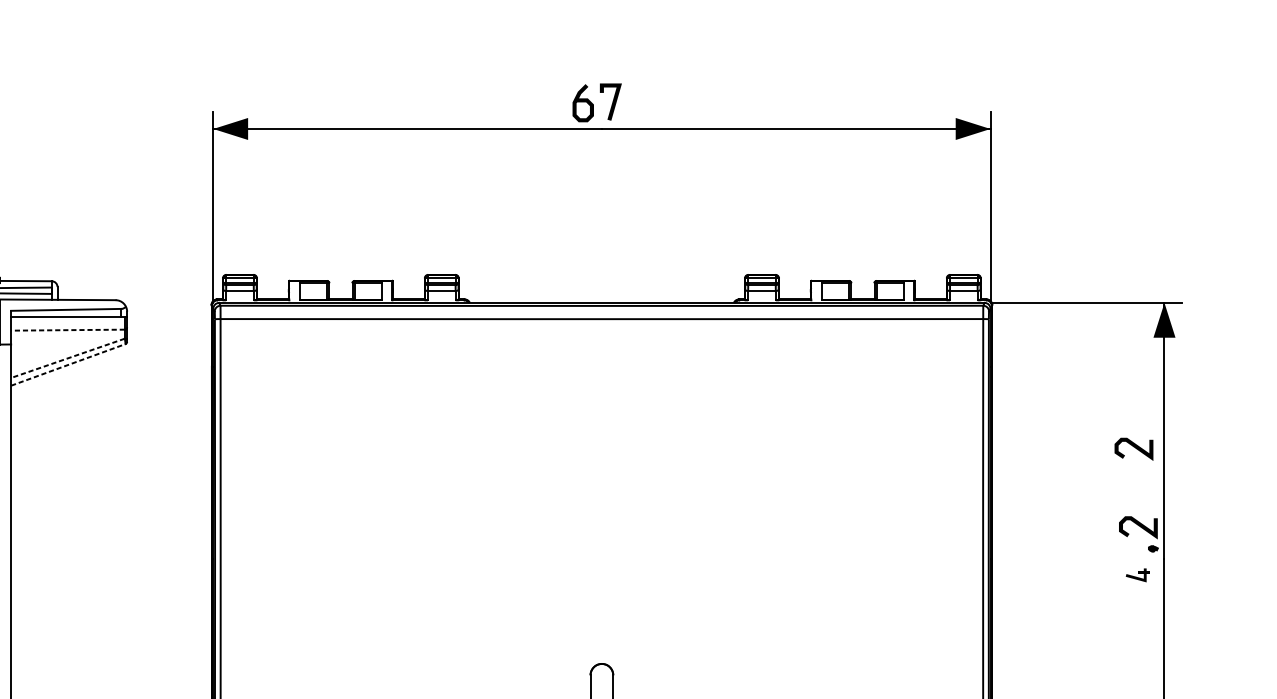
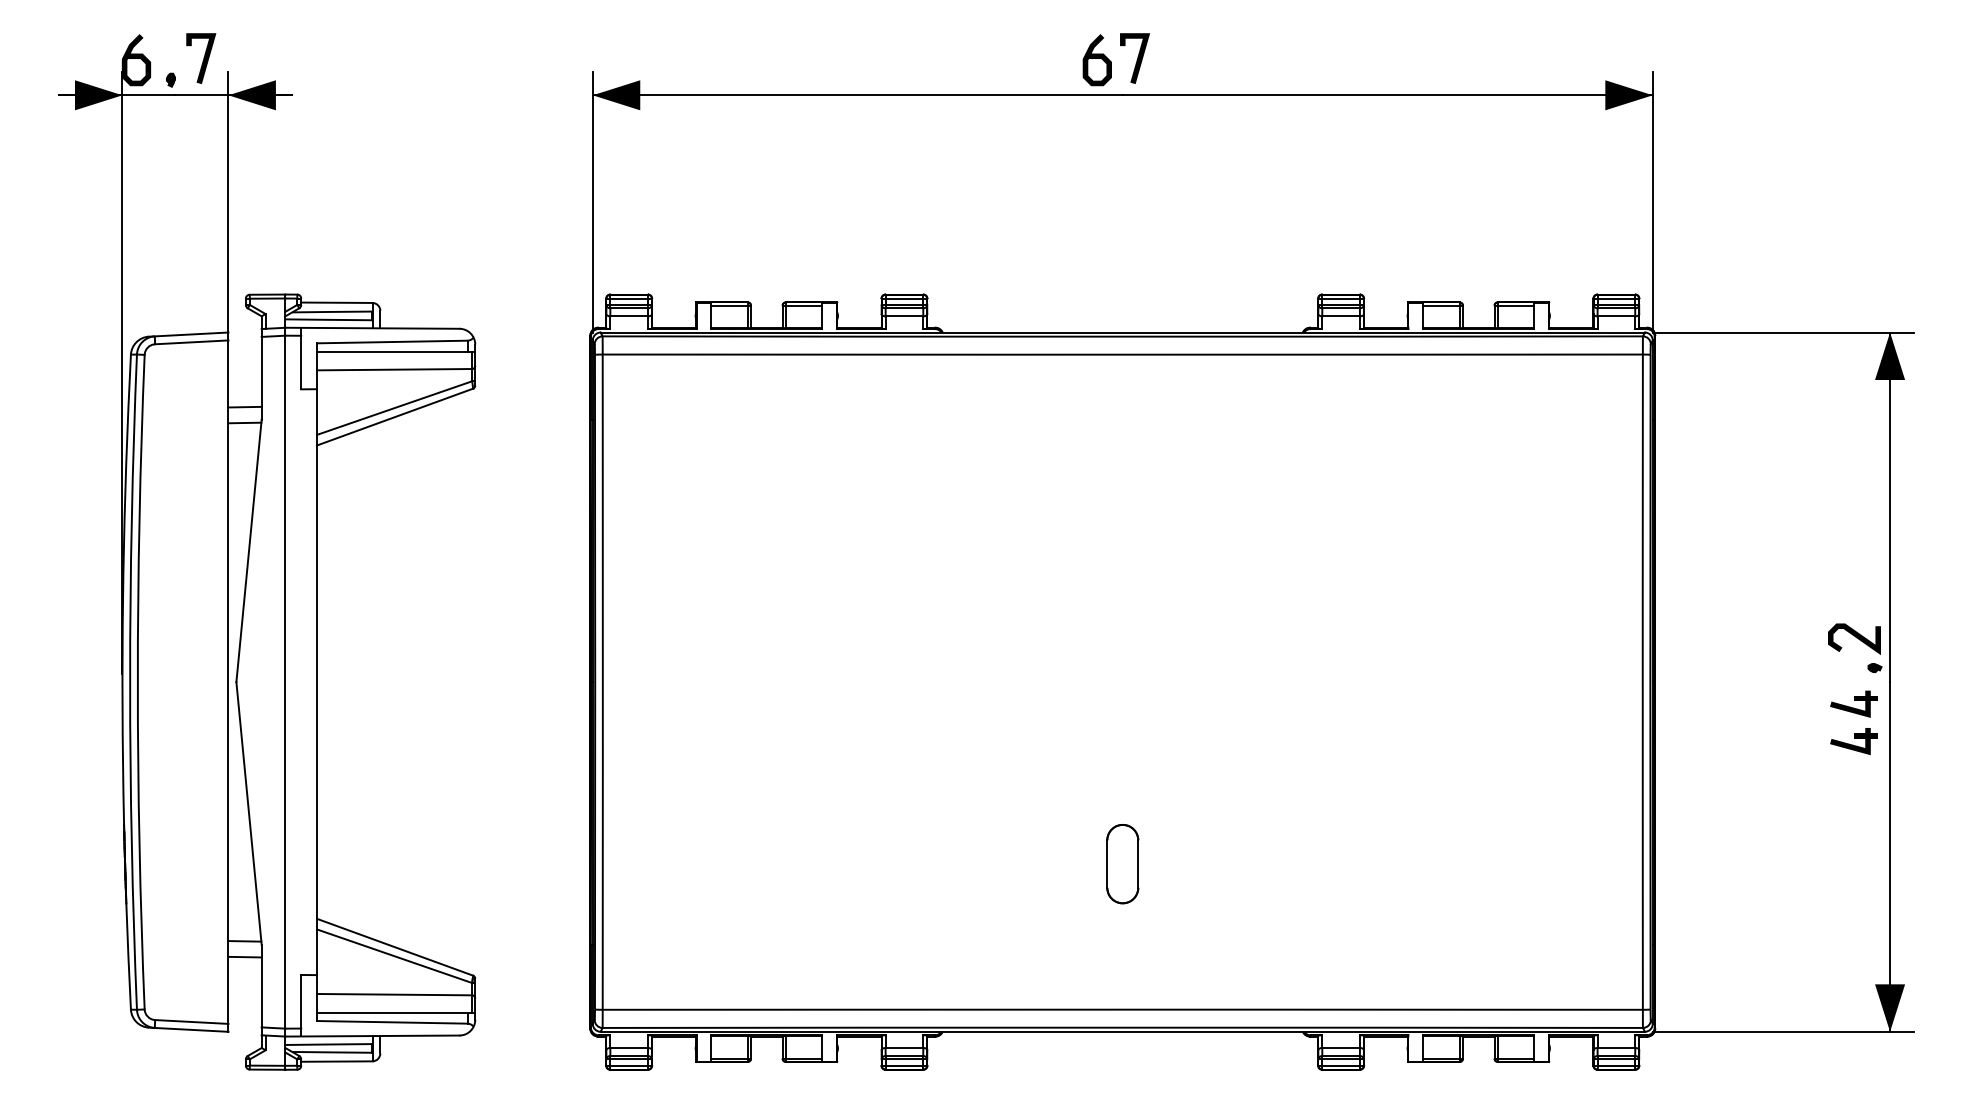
line: (67, 330) -> (394, 369), dashed -> solid
line: (67, 358) -> (394, 408), dashed -> solid
line: (68, 364) -> (395, 416), dashed -> solid
curve: (1134, 448) -> (1849, 530), removed
part: (1137, 574) -> (1853, 703), size x1.43
part: (1137, 602) -> (1853, 741), added

